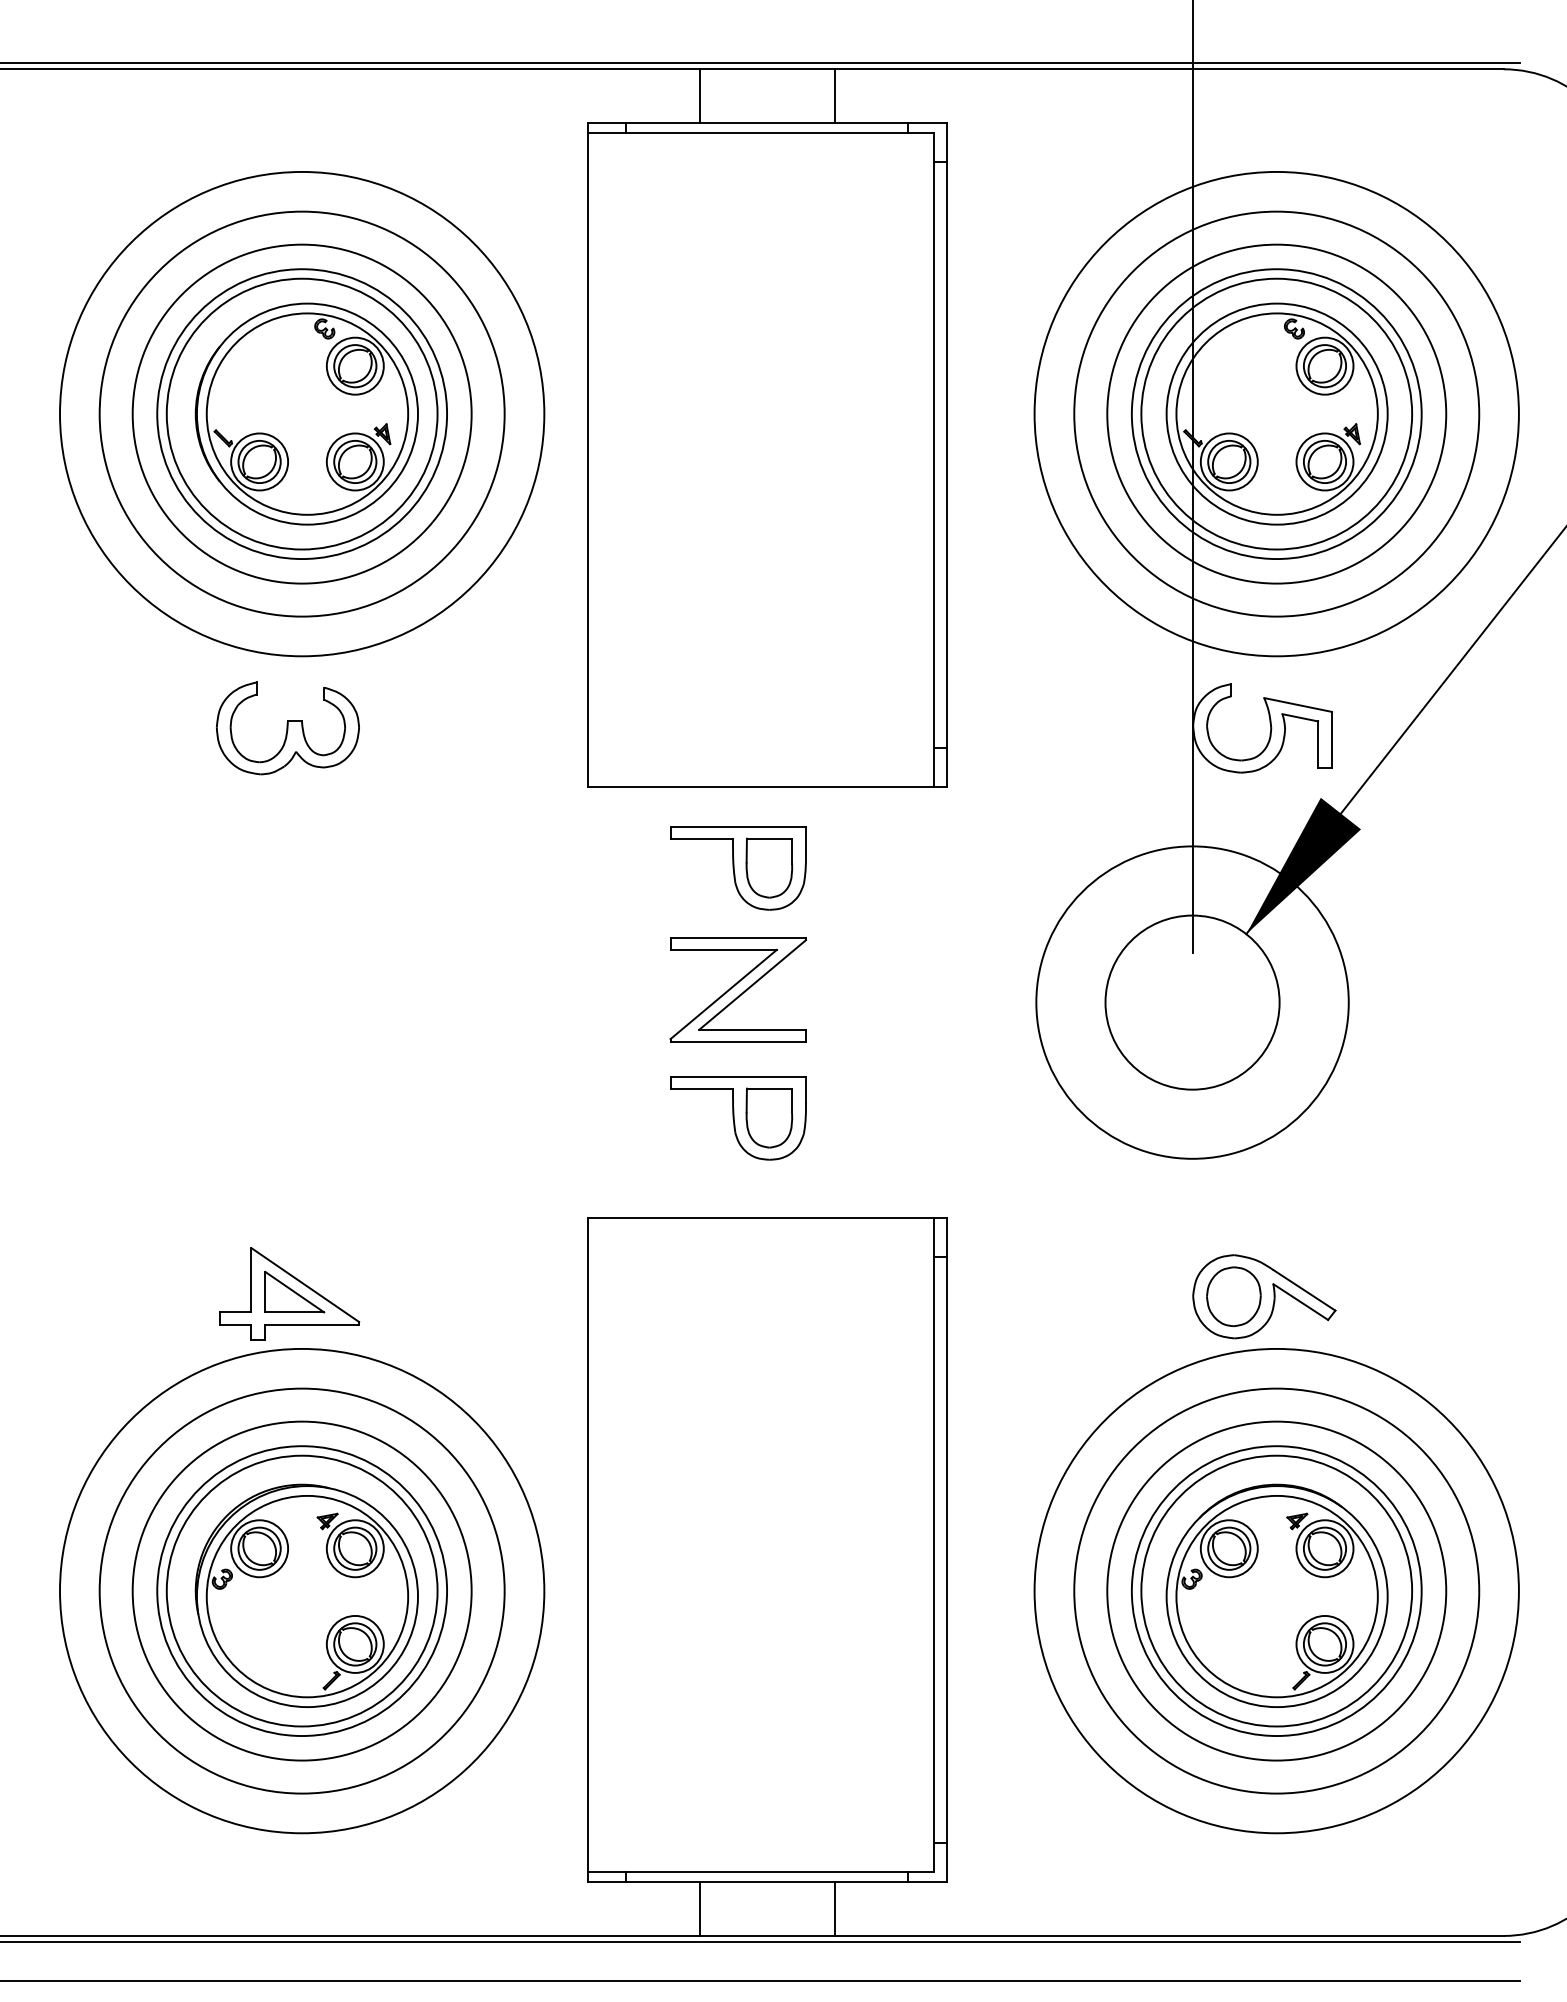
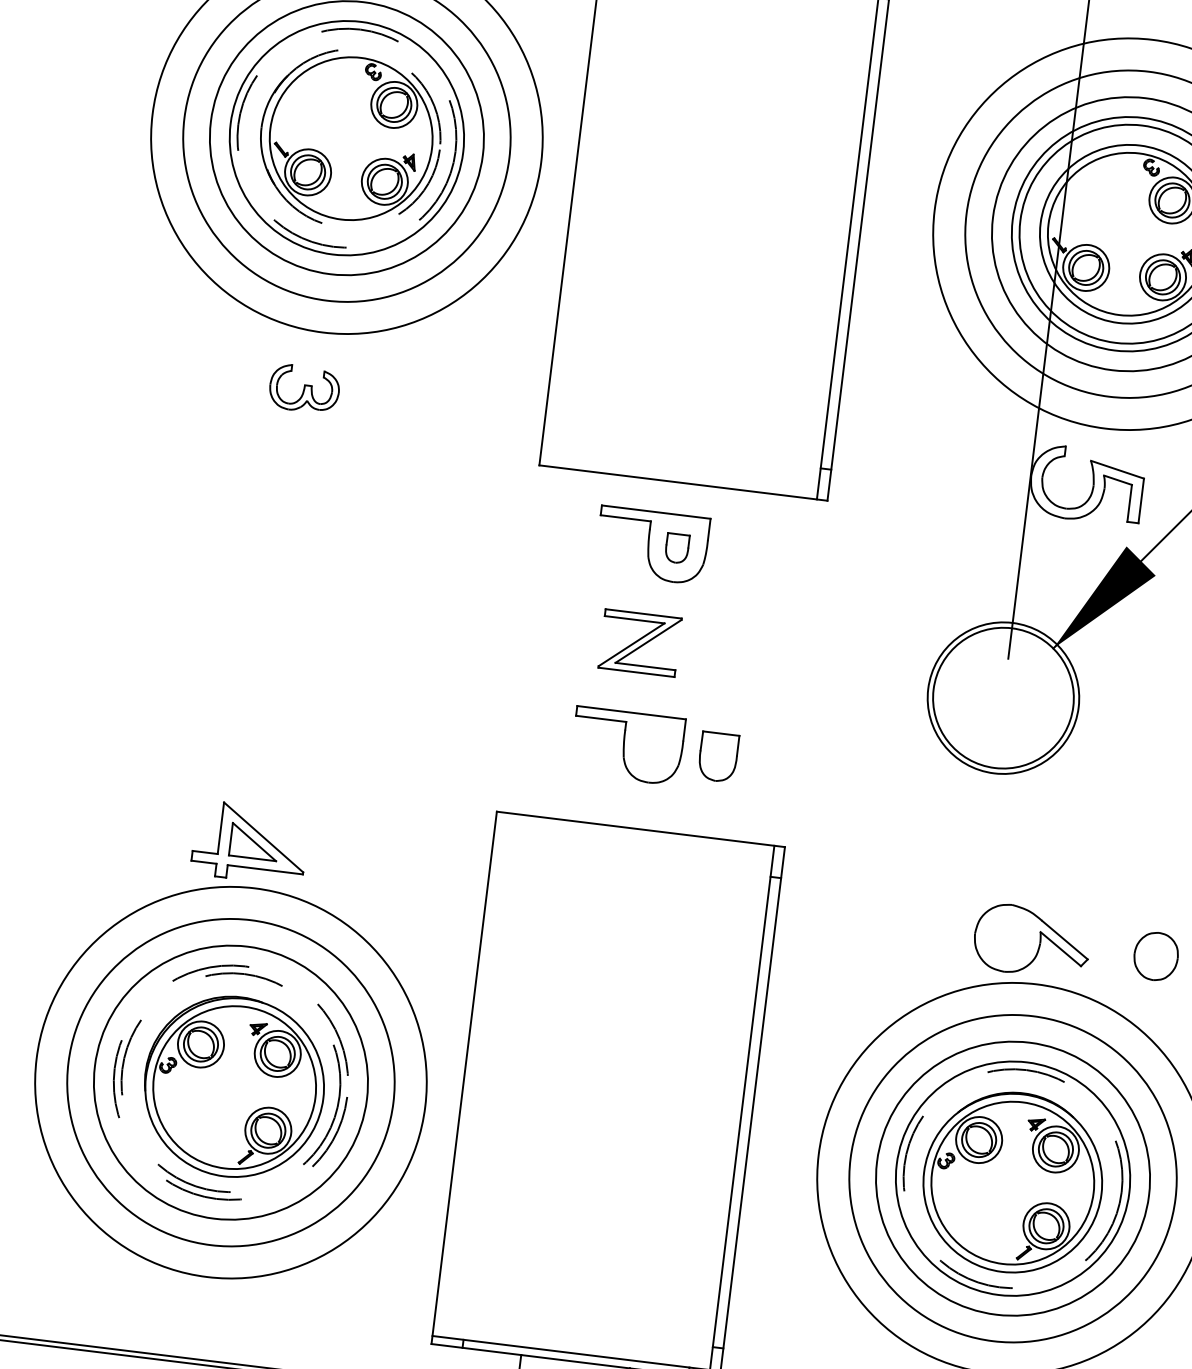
circle: (301, 413) -> (346, 137), solid -> dashed
circle: (307, 413) -> (351, 138), solid -> dashed
part: (287, 728) -> (304, 389), size x0.6
part: (769, 867) -> (677, 548), size x0.6
part: (737, 989) -> (639, 642), size x0.7
circle: (1192, 1002) -> (1003, 698), size x0.6
part: (769, 1117) -> (718, 756), moved
part: (1233, 1296) -> (1155, 956), moved
circle: (301, 1590) -> (230, 1082), solid -> dashed
circle: (1276, 1590) -> (1012, 1178), solid -> dashed
circle: (302, 1591) -> (231, 1083), solid -> dashed

